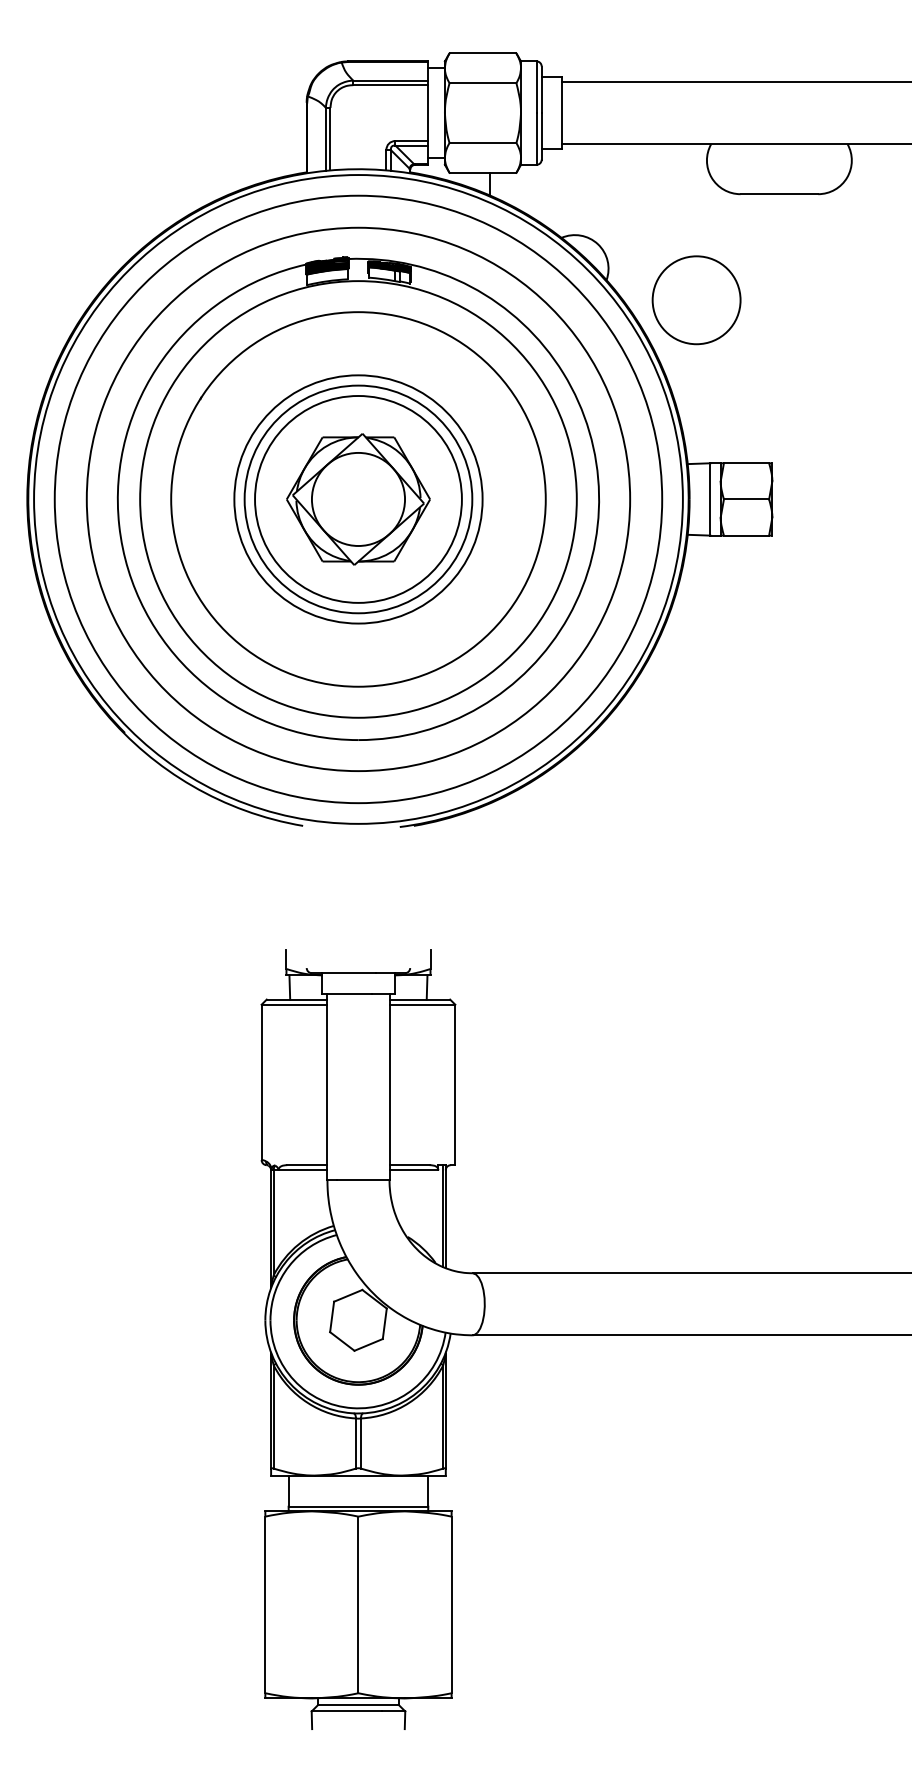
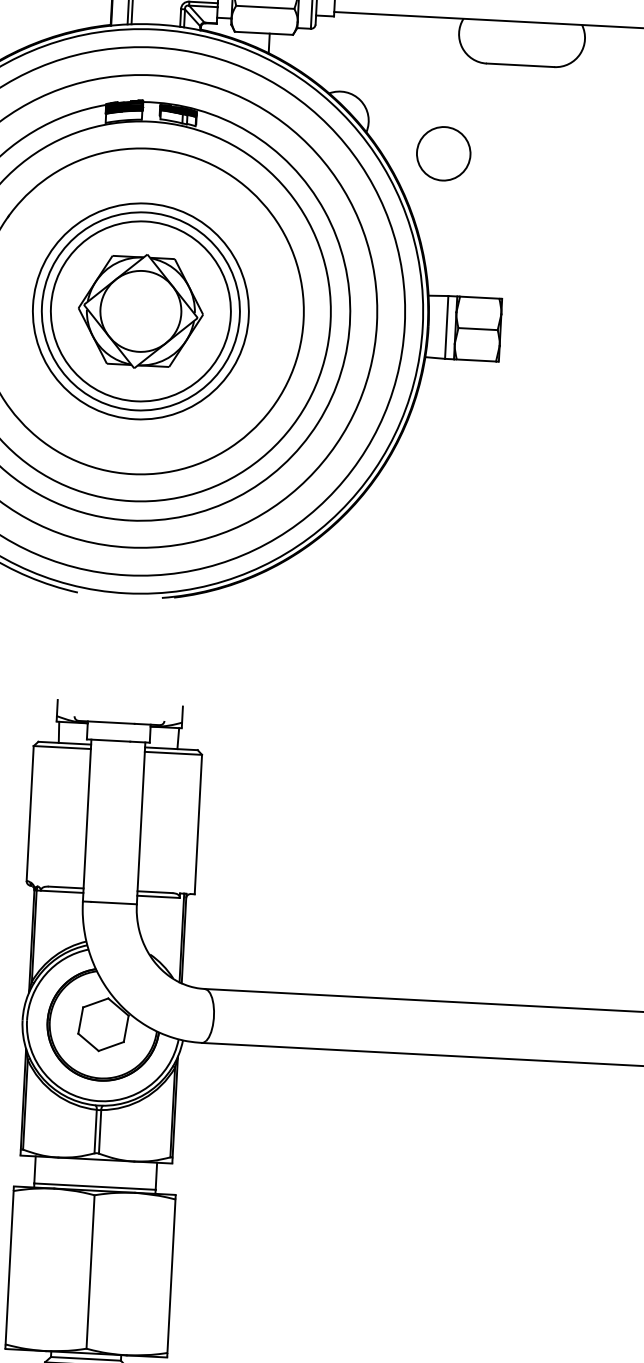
circle: (696, 300) -> (443, 153), size x0.7

